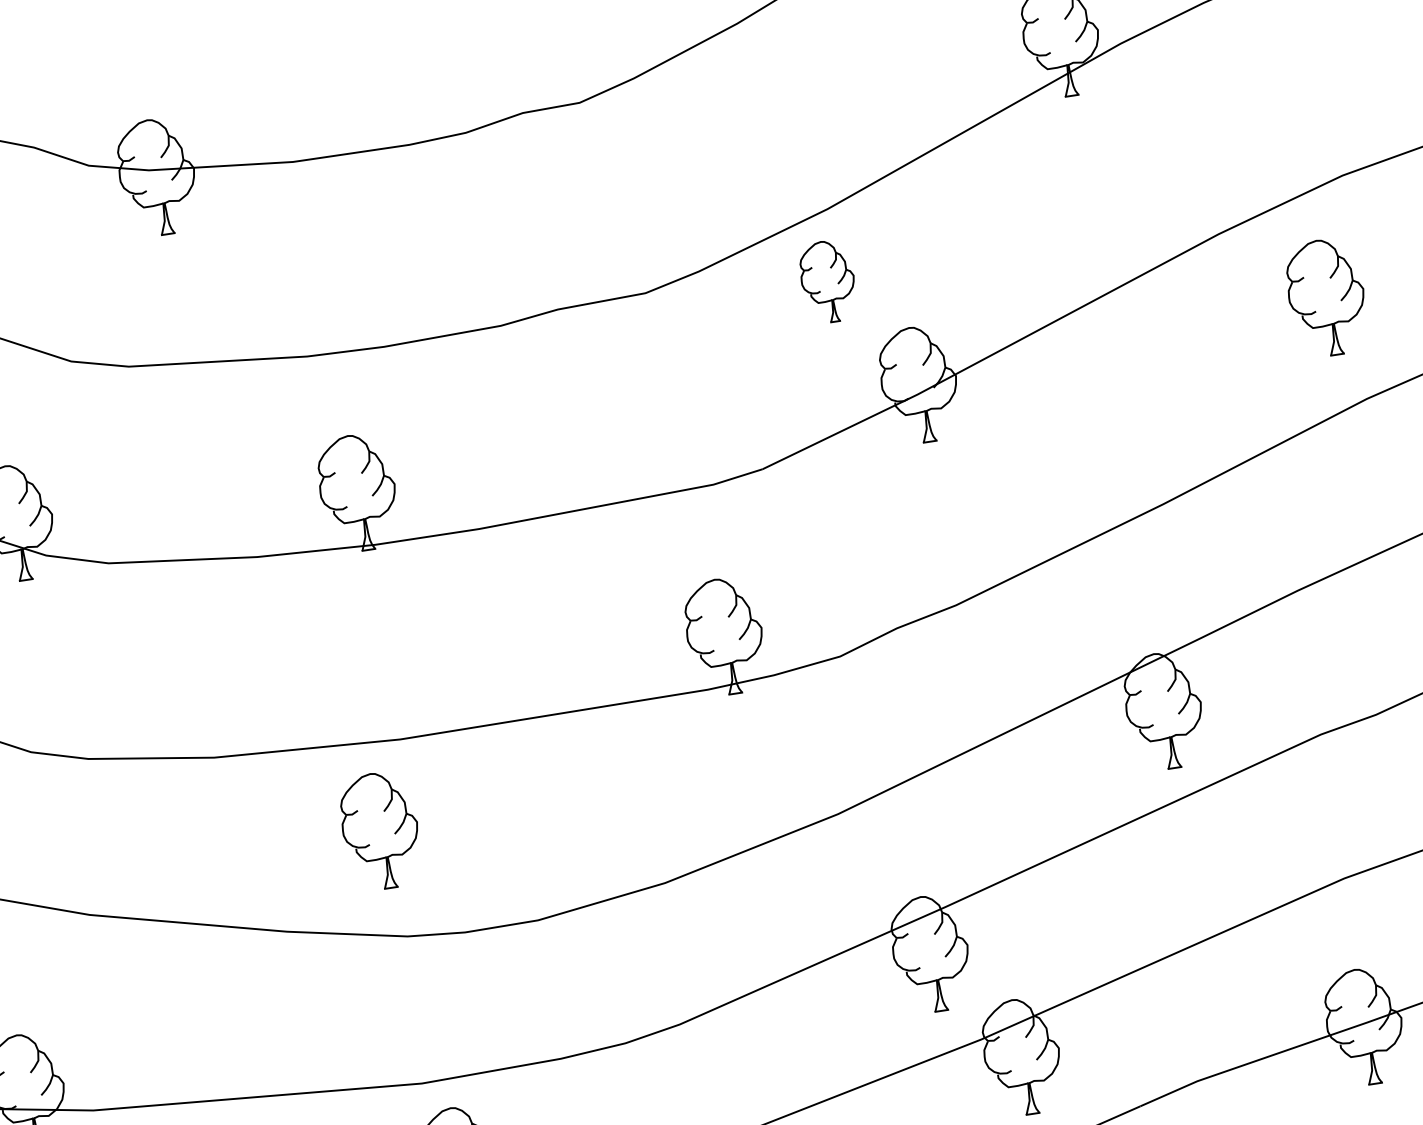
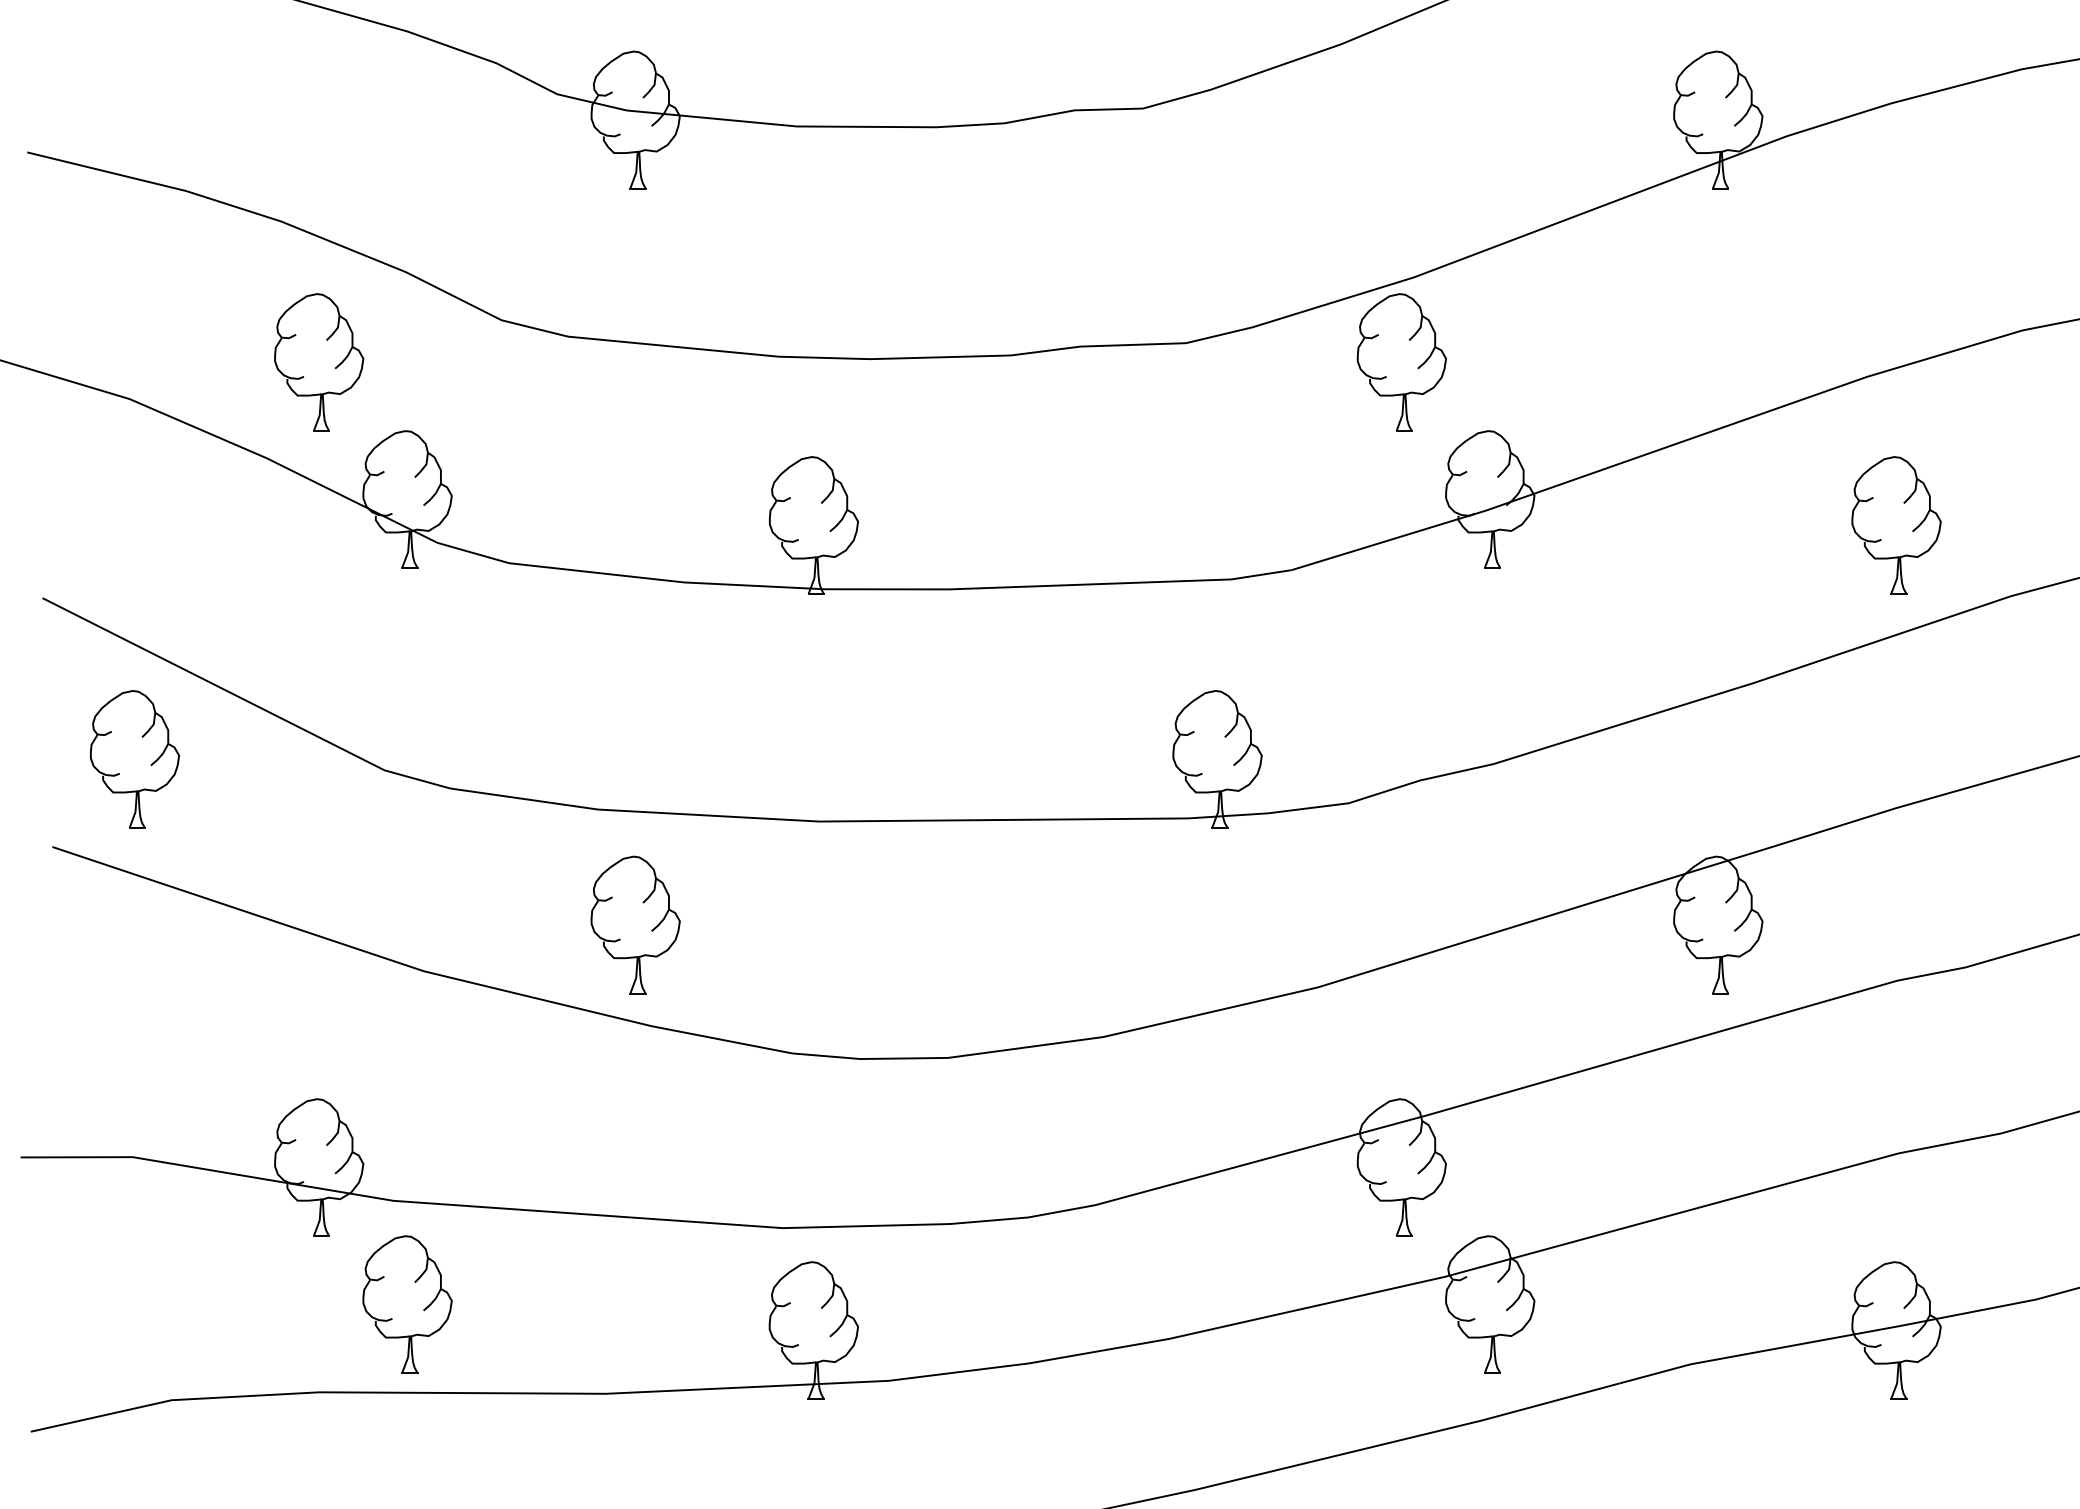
part: (827, 281) -> (1401, 362), size x1.43
part: (1326, 297) -> (1896, 525), moved
part: (380, 830) -> (635, 924), moved

